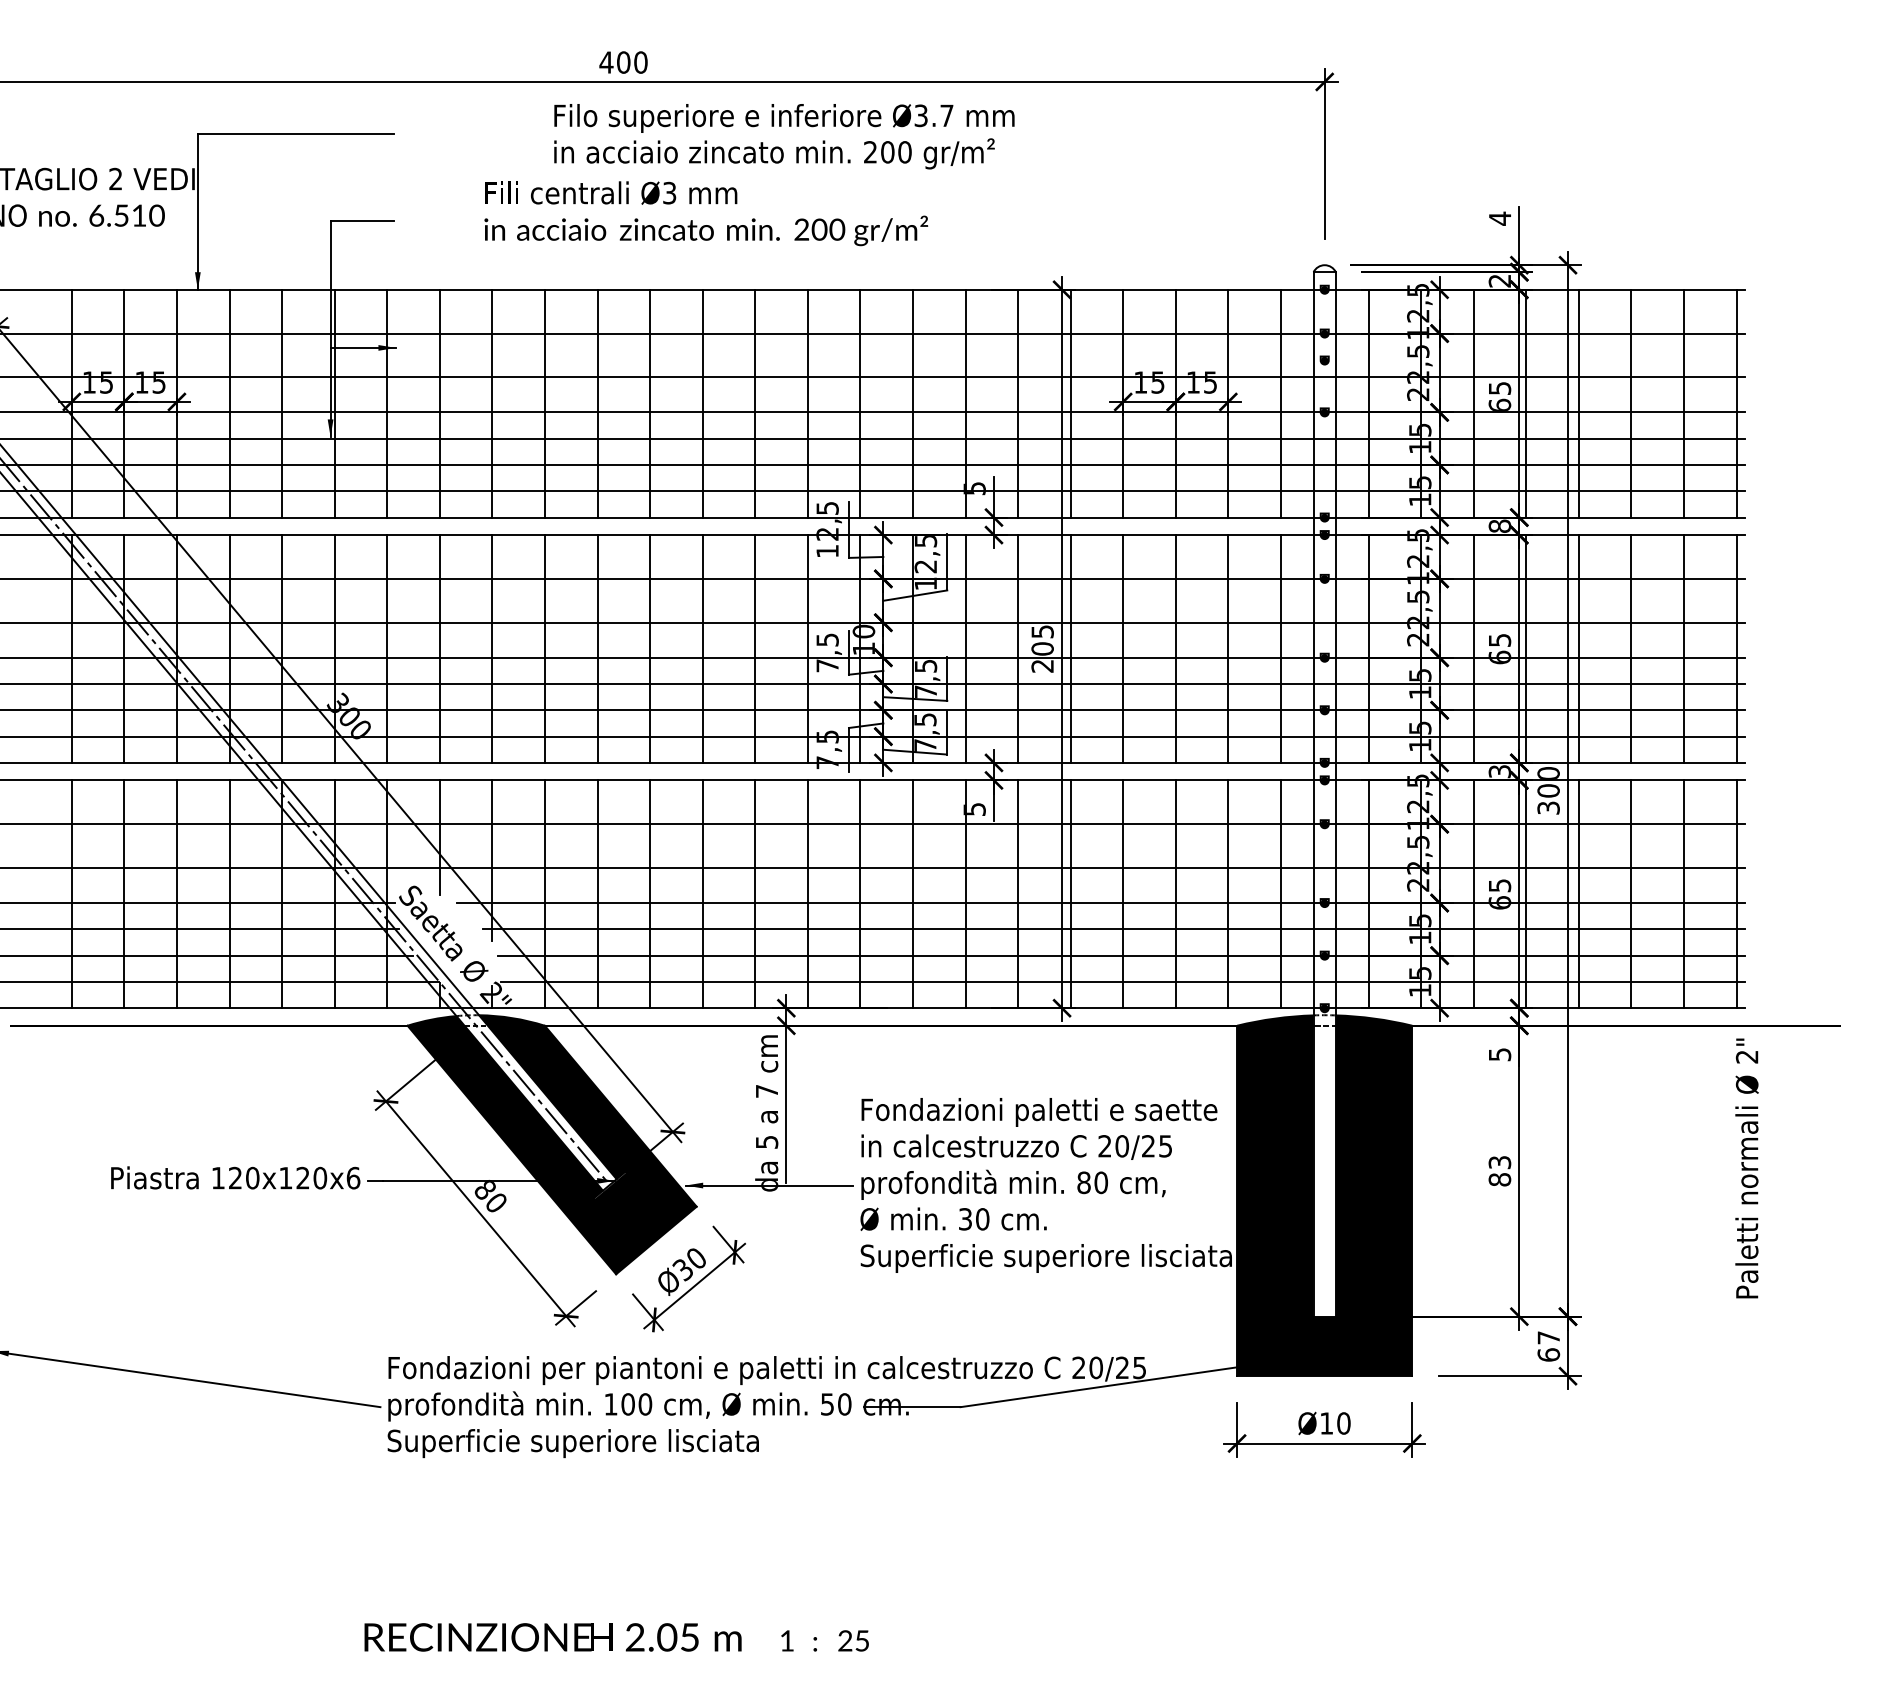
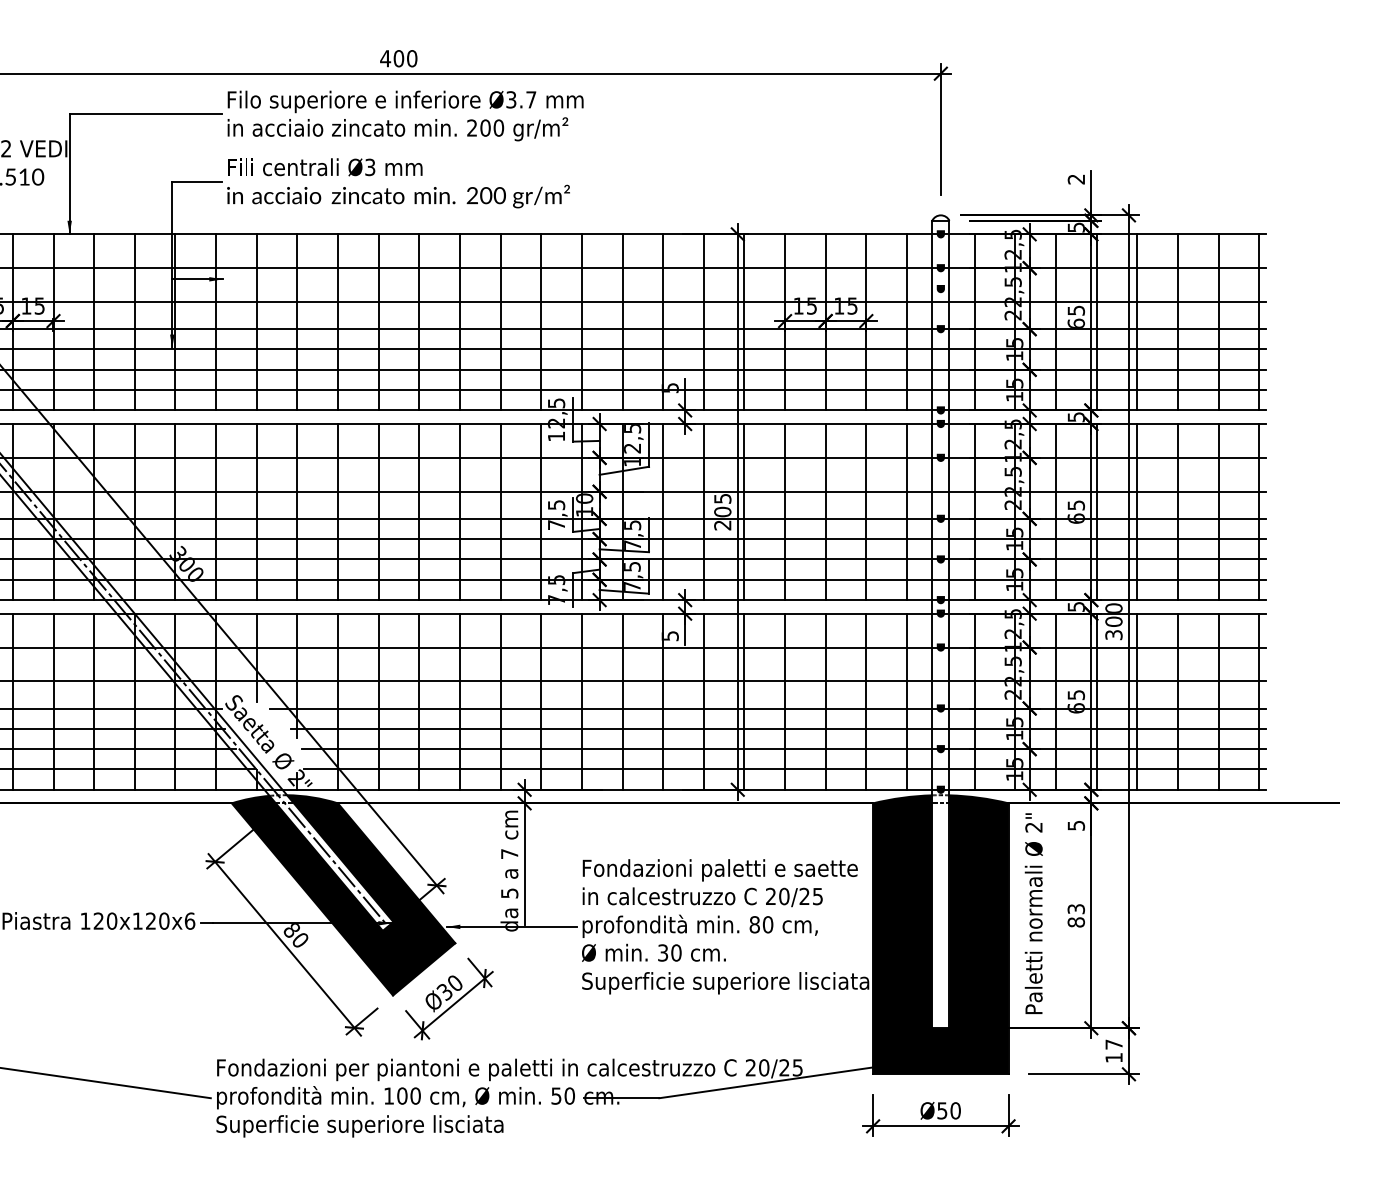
text: (784, 136) -> (405, 115), moved
text: (706, 213) -> (398, 183), moved
text: (1499, 218) -> (1075, 179), 4 -> 2
text: (1499, 280) -> (1075, 227), 2 -> 5
text: (1499, 525) -> (1075, 416), 8 -> 5
text: (1499, 771) -> (1075, 606), 3 -> 5
text: (1746, 1168) -> (1033, 913), moved
text: (1548, 1354) -> (1113, 1057), 67 -> 17
text: (1326, 1423) -> (942, 1110), Ø10 -> Ø50

